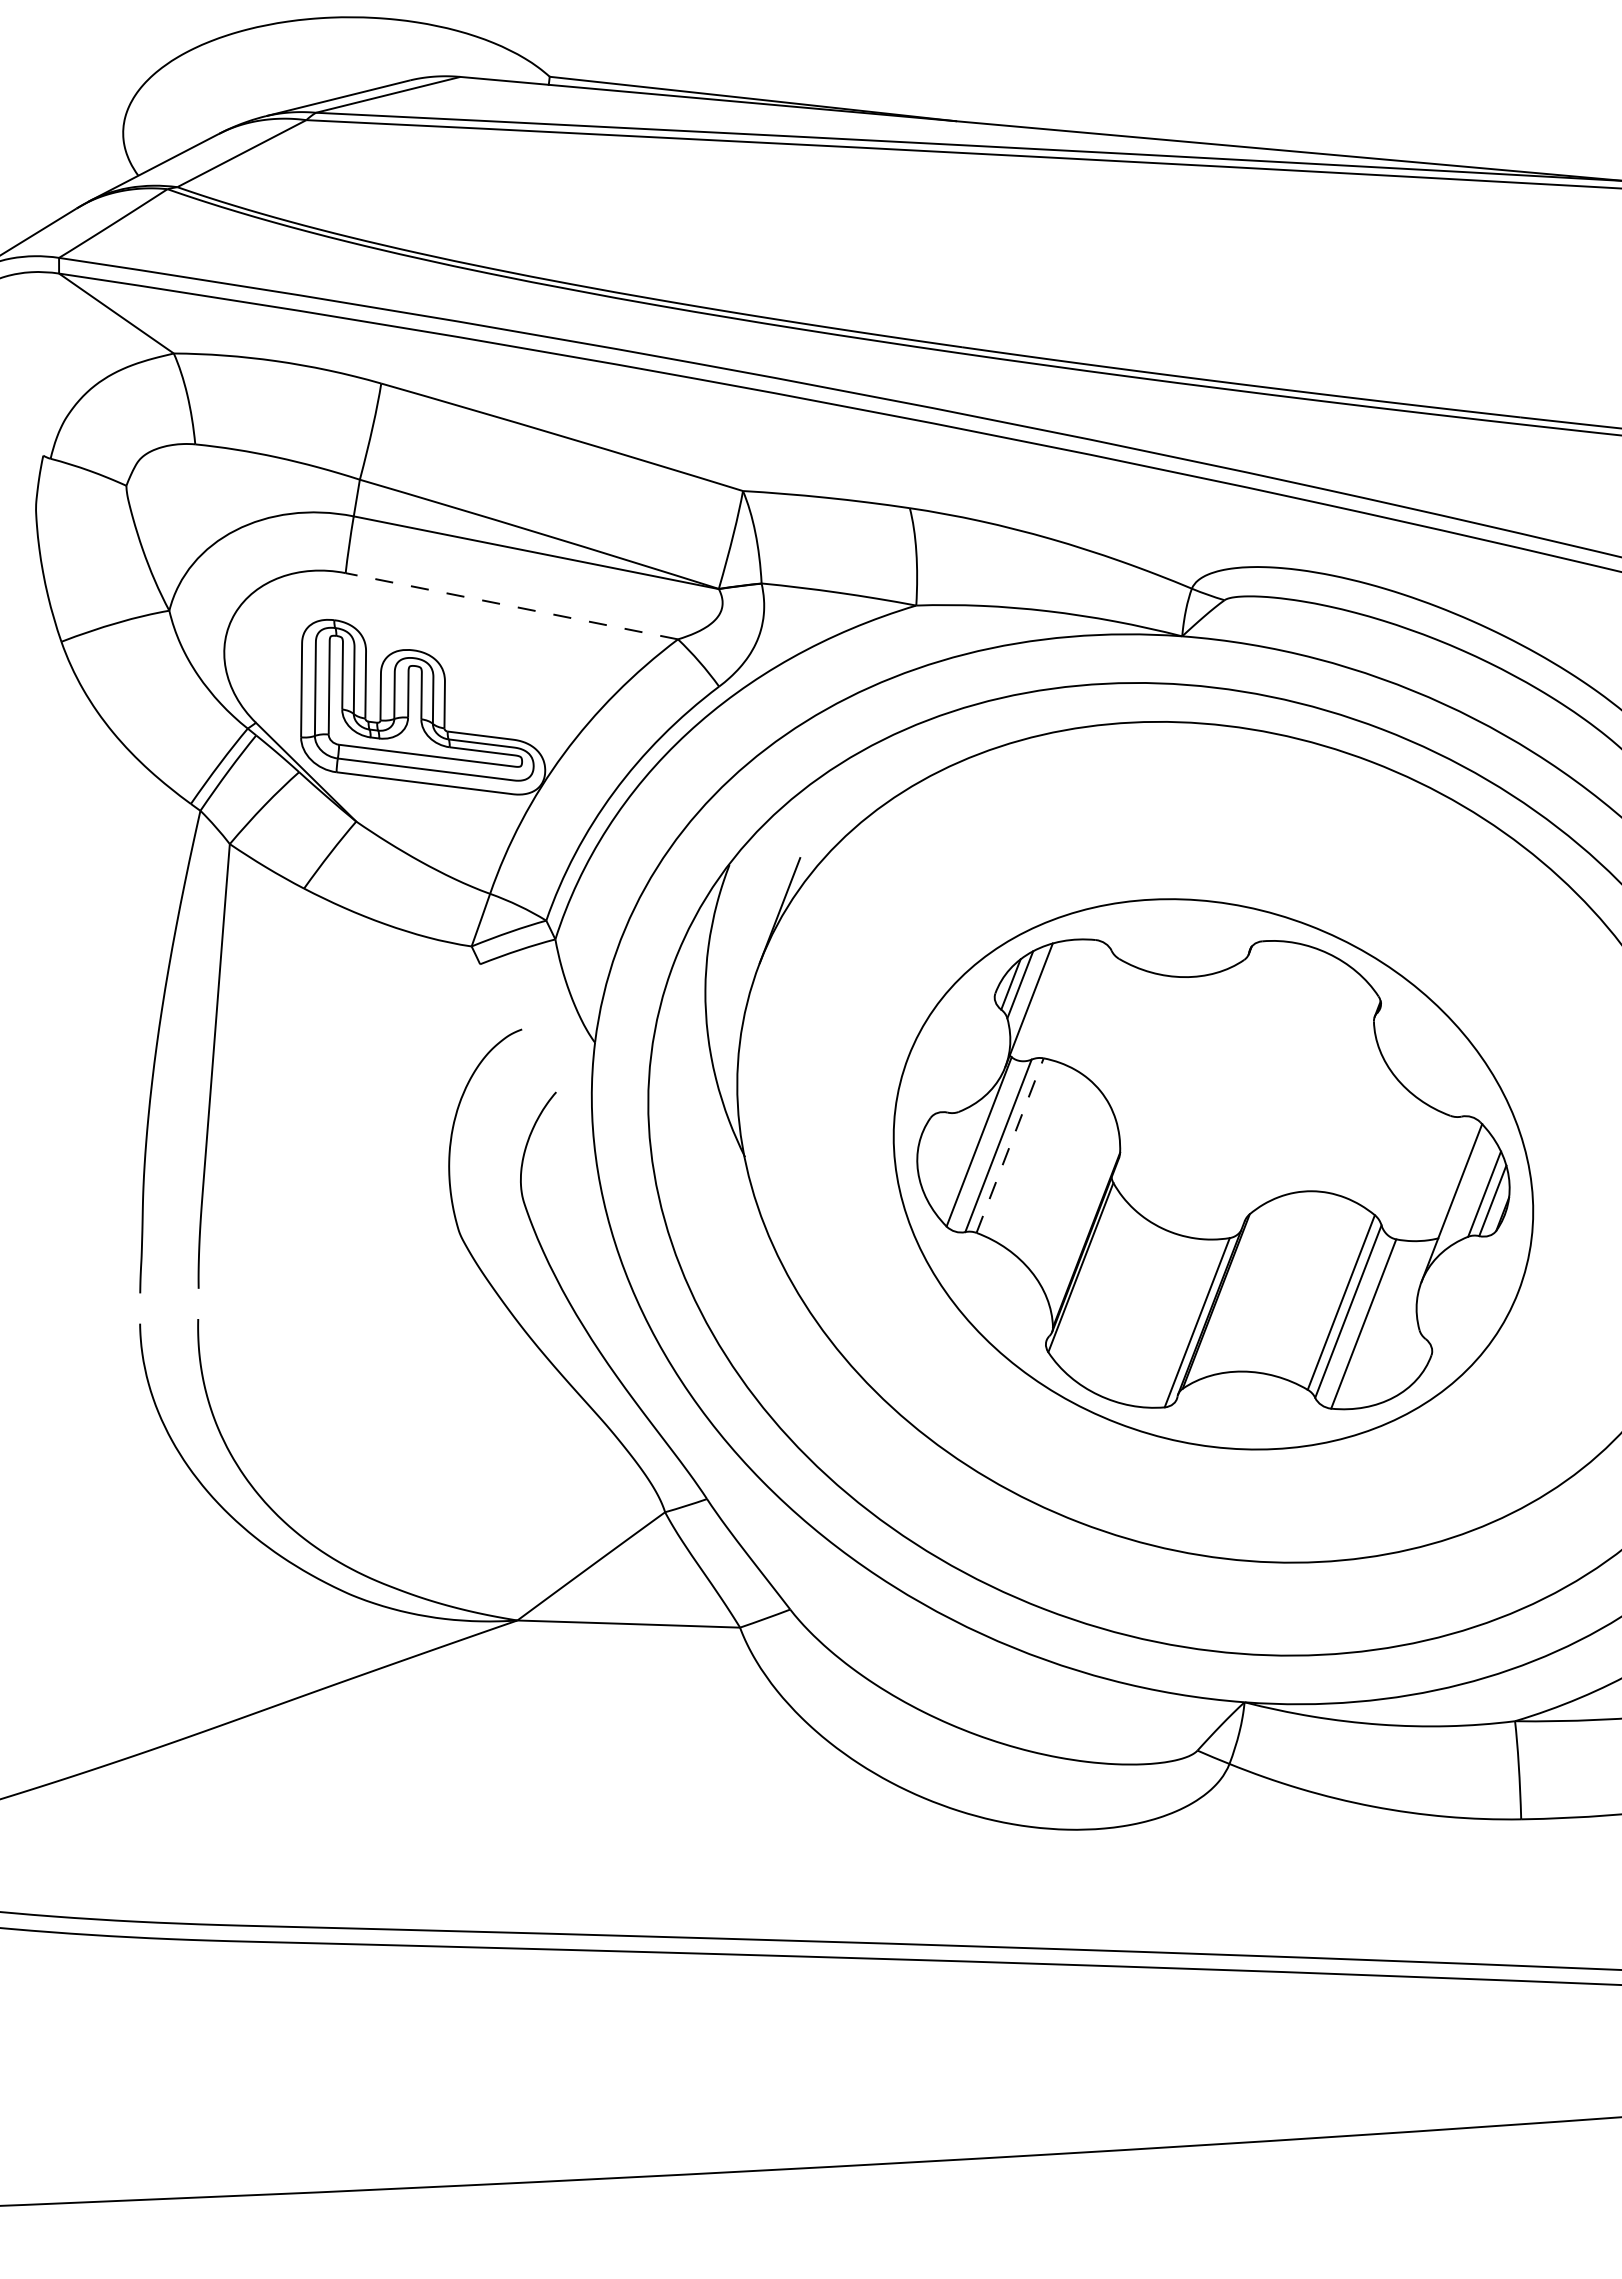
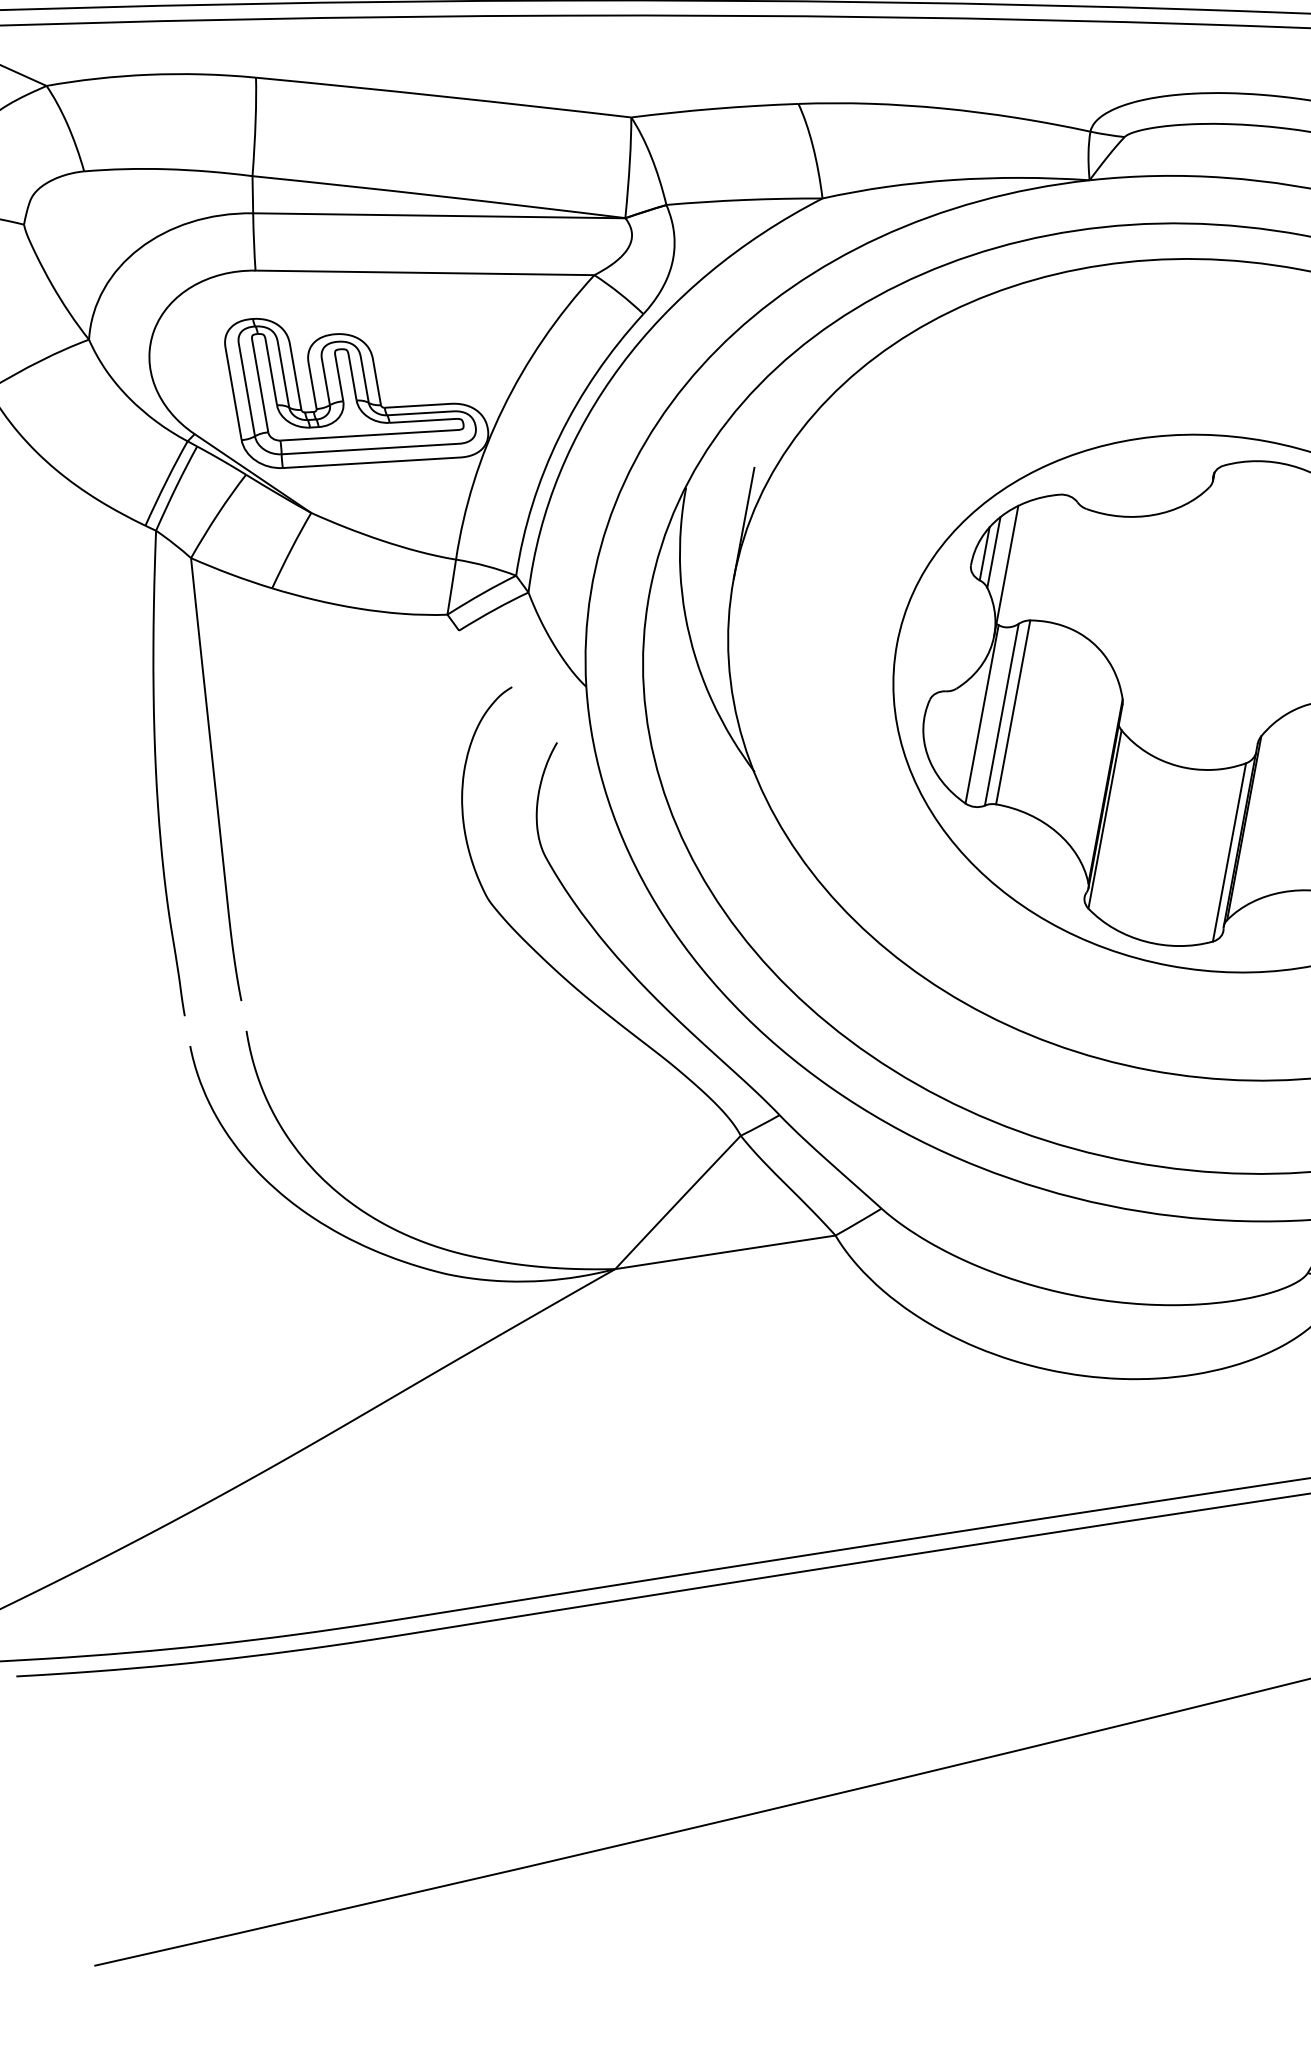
line: (511, 606) -> (424, 273), dashed -> solid
line: (1010, 1145) -> (1013, 712), dashed -> solid

